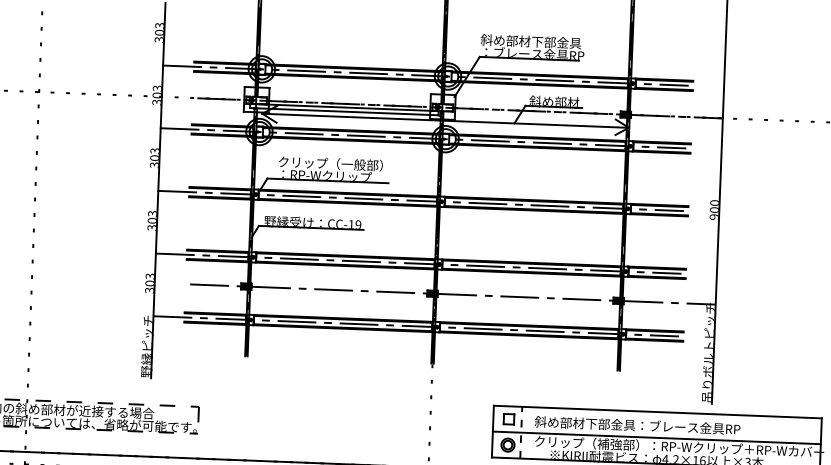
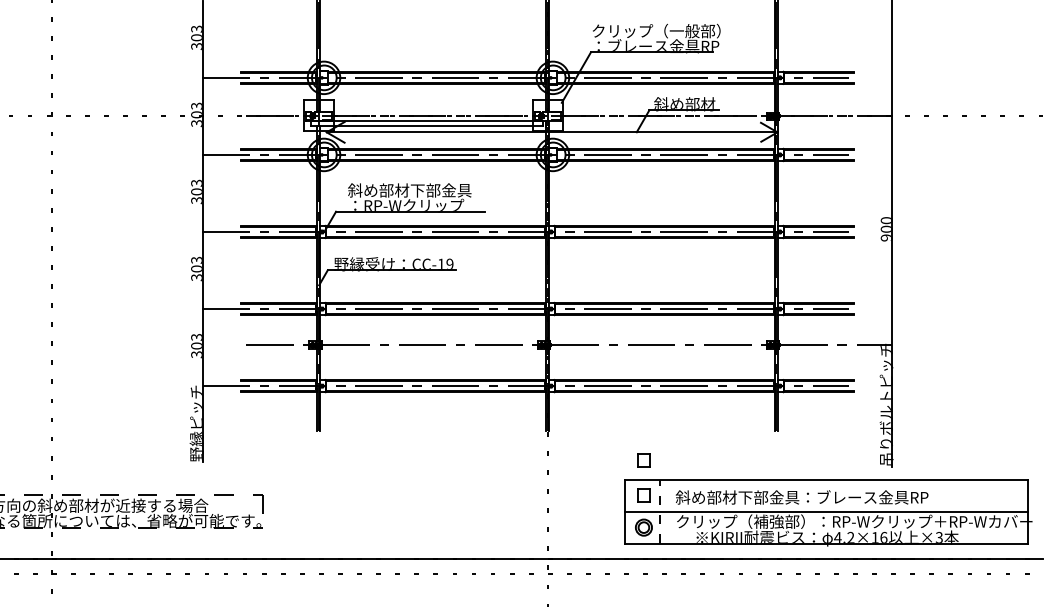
text: (532, 41) -> (655, 30), 斜め部材下部金具 -> クリップ（一般部）
text: (330, 163) -> (412, 190), クリップ（一般部） -> 斜め部材下部金具
part: (509, 390) -> (643, 460), added

